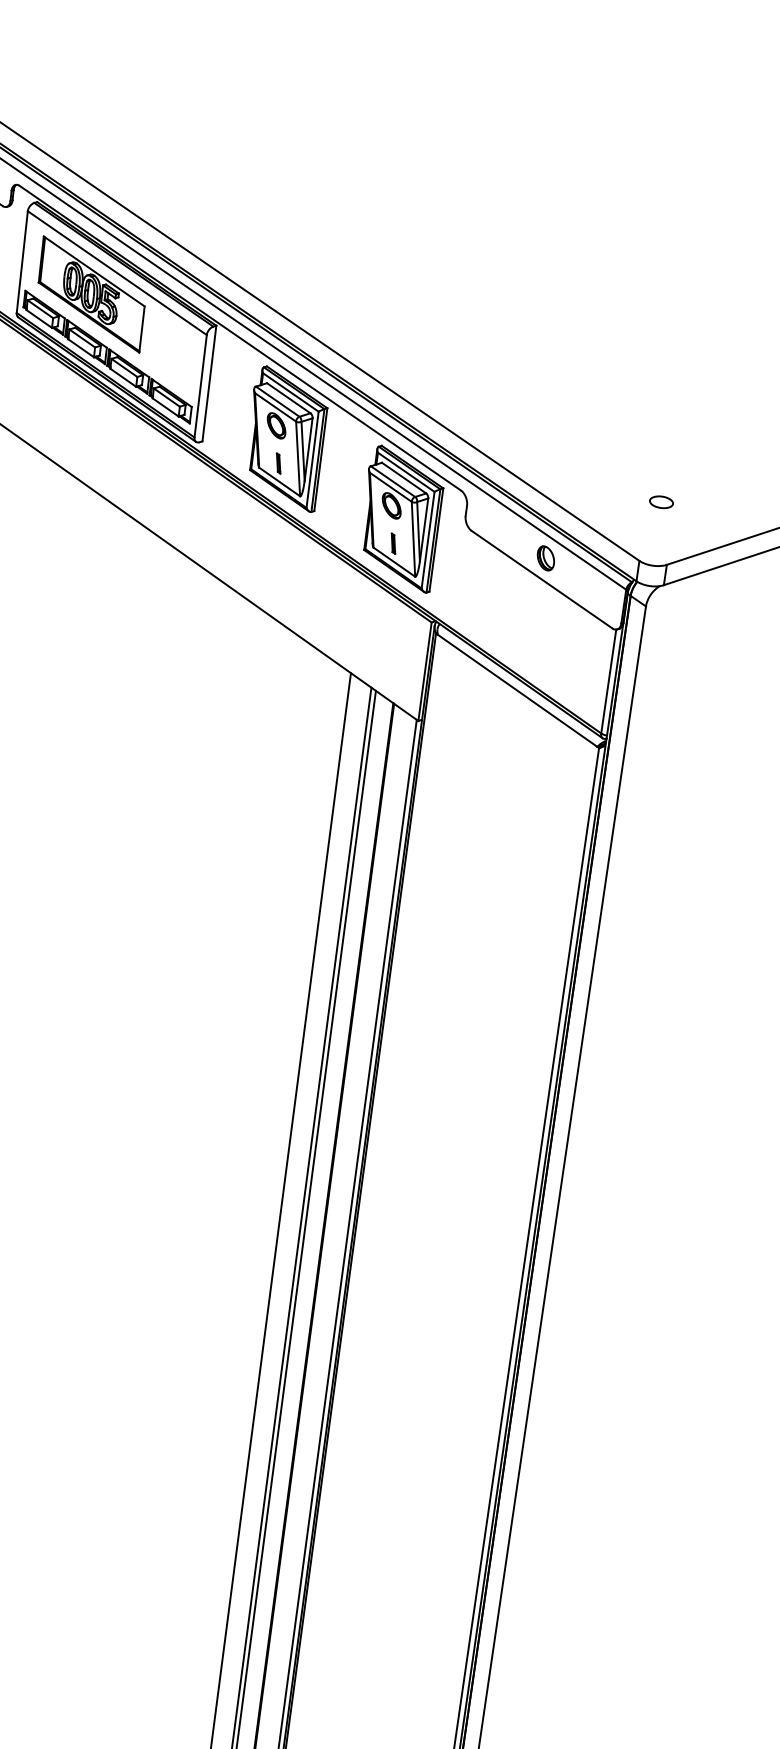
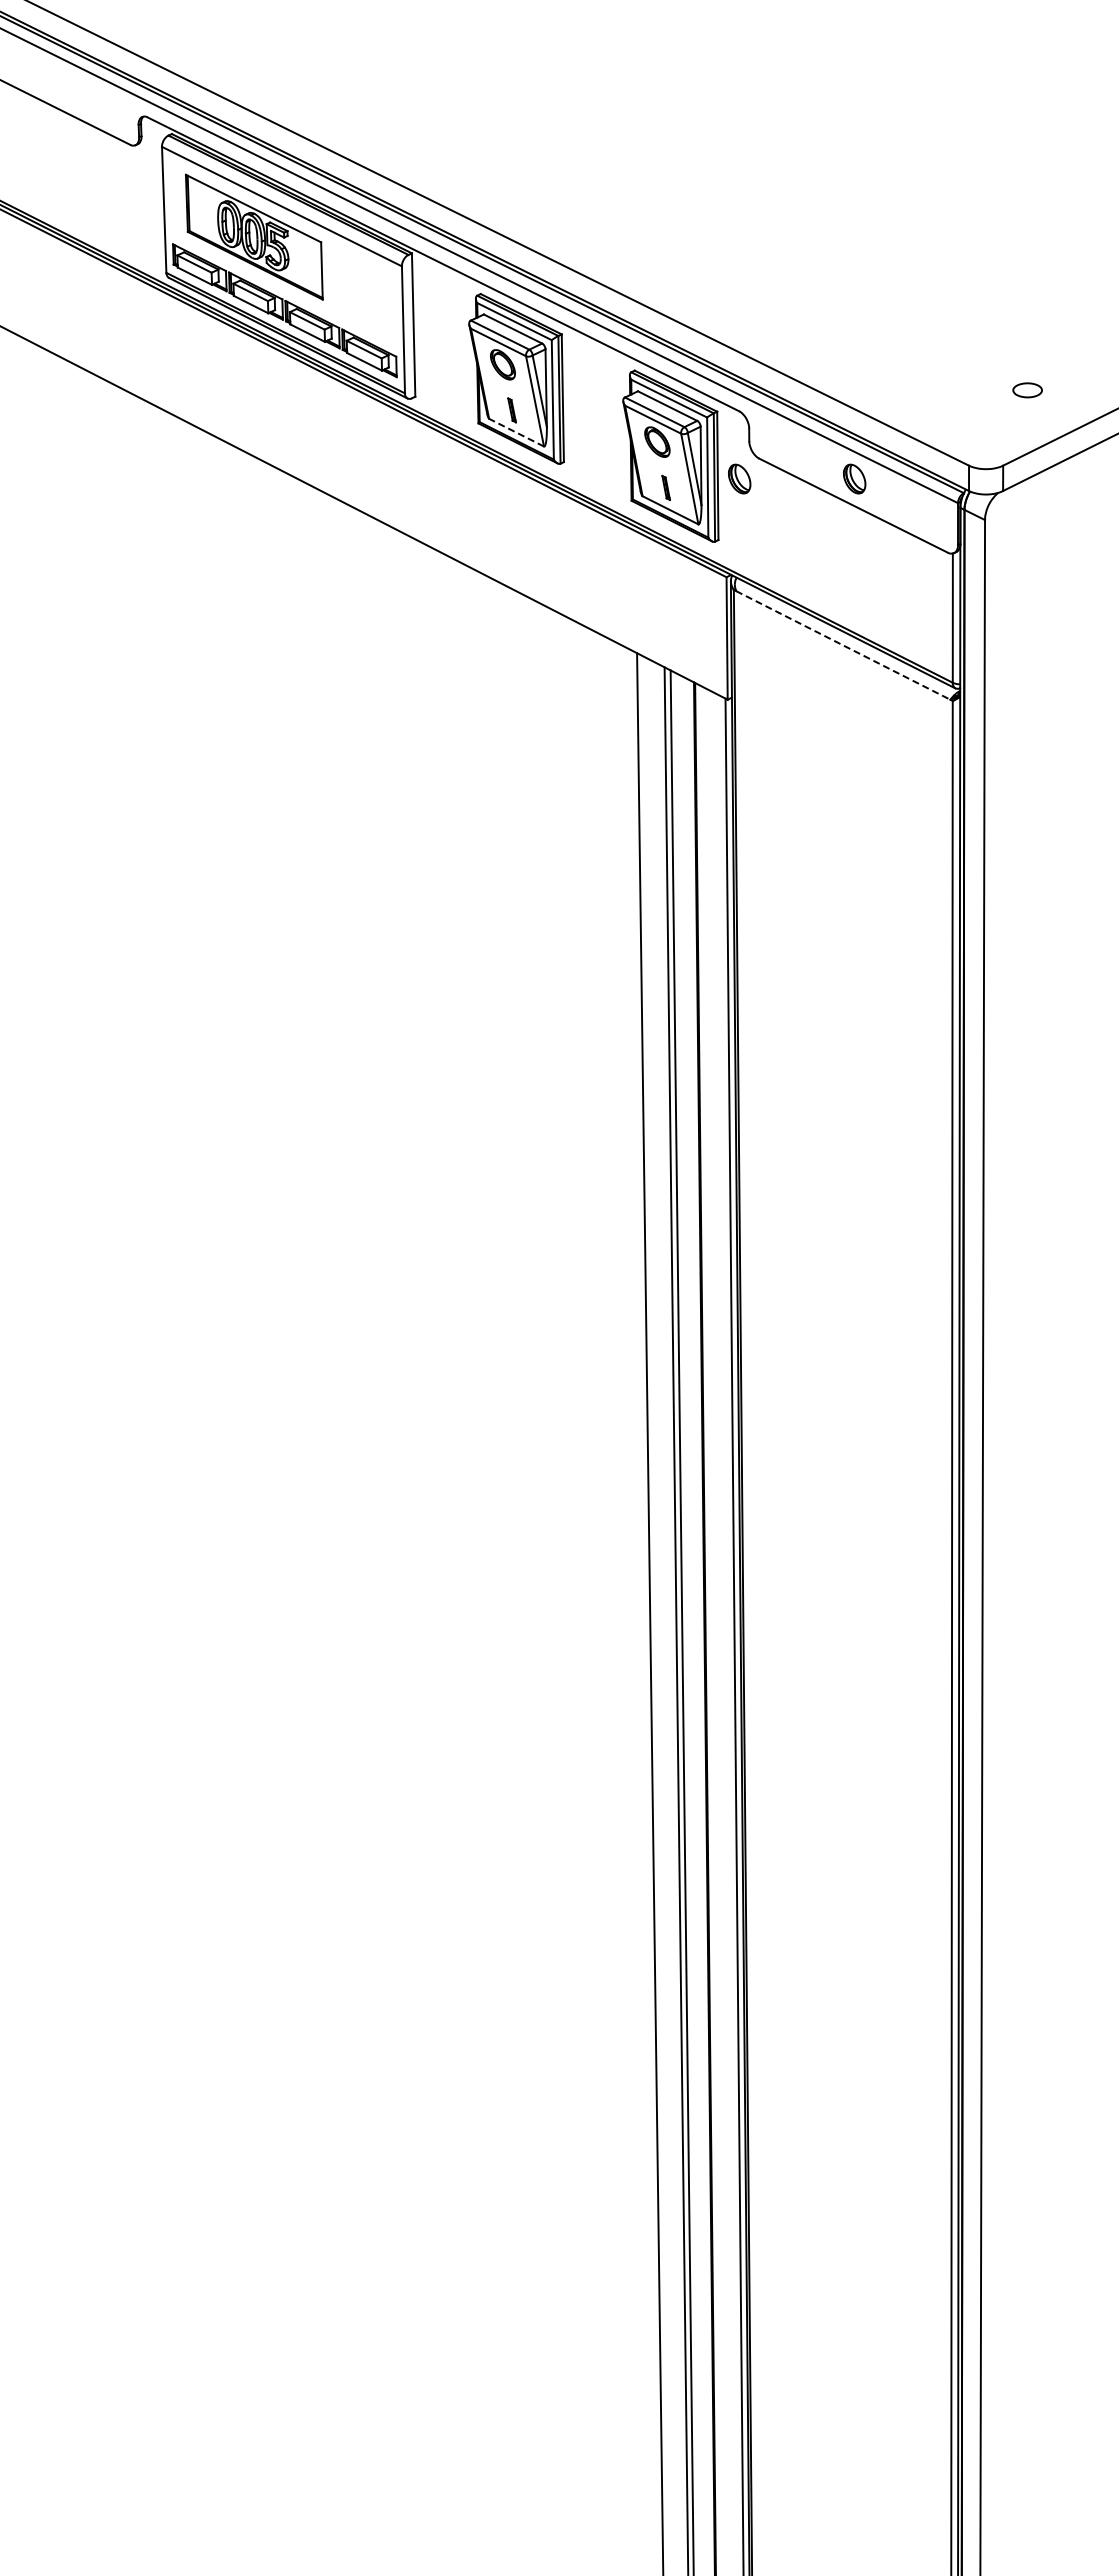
line: (279, 481) -> (516, 432), solid -> dashed
part: (661, 502) -> (1027, 390), moved
part: (453, 544) -> (739, 478), added
line: (517, 690) -> (843, 645), solid -> dashed

